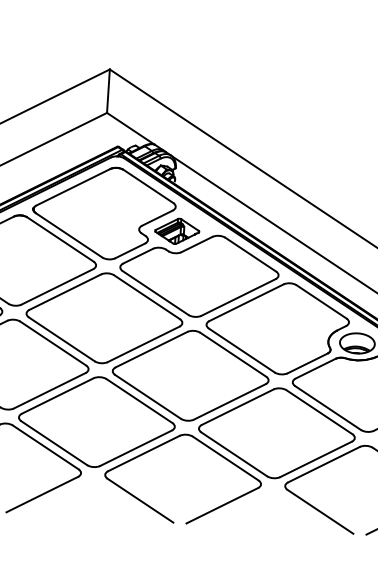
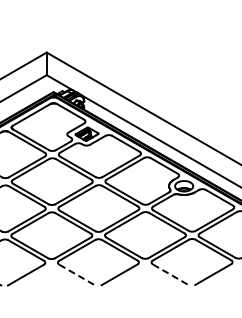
line: (141, 501) -> (77, 275), solid -> dashed
line: (322, 511) -> (171, 274), solid -> dashed

